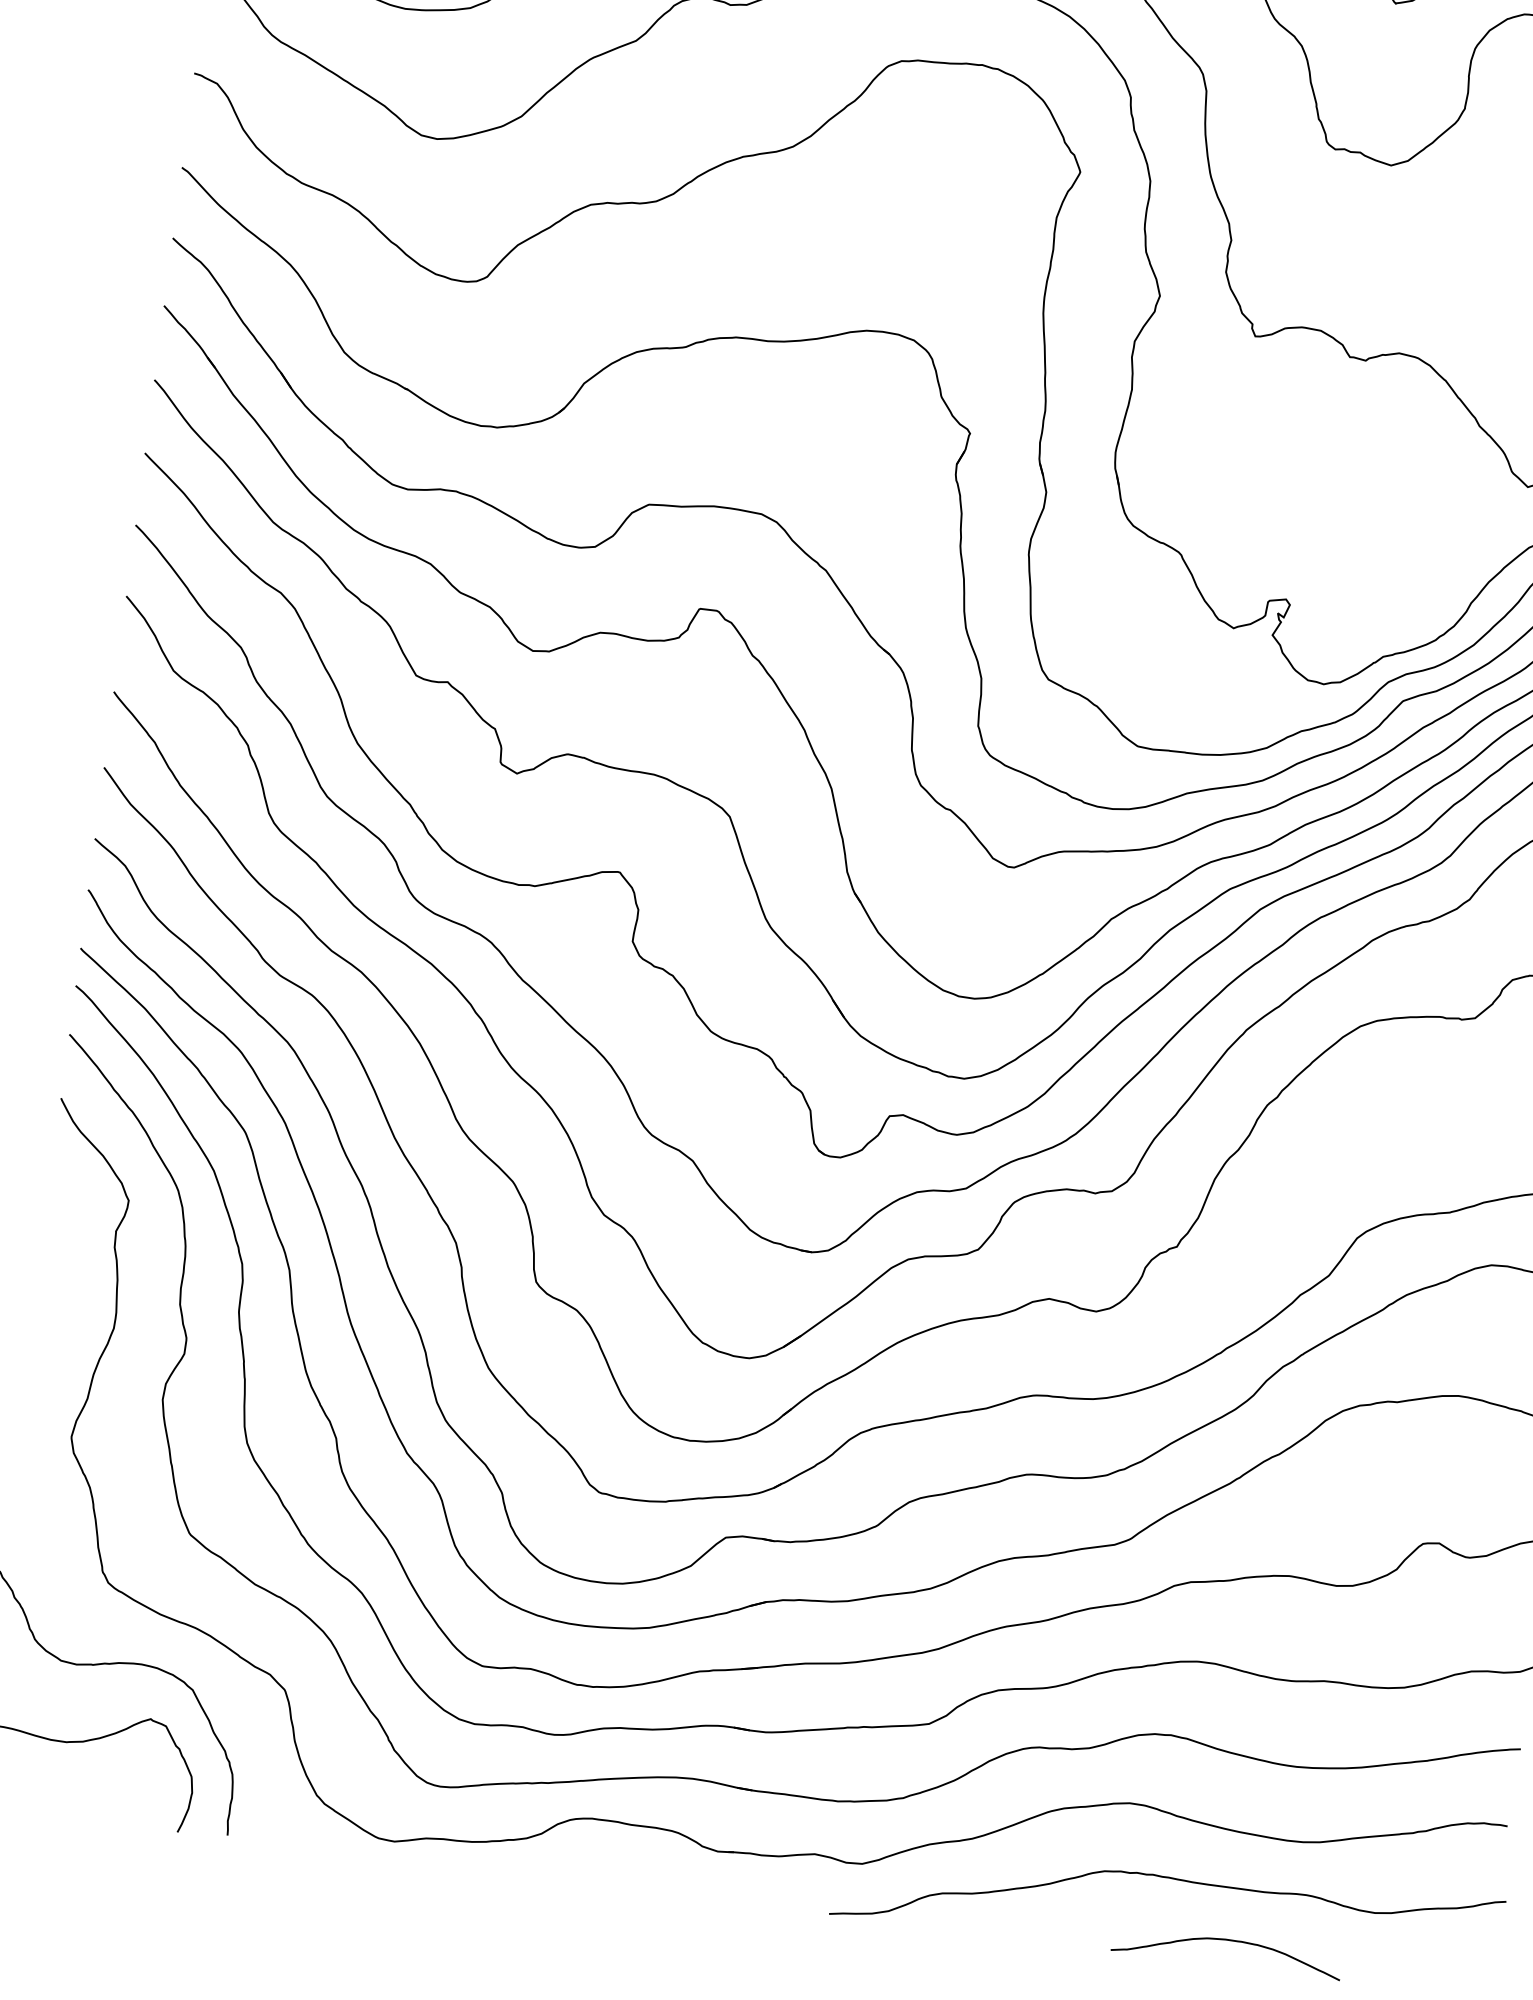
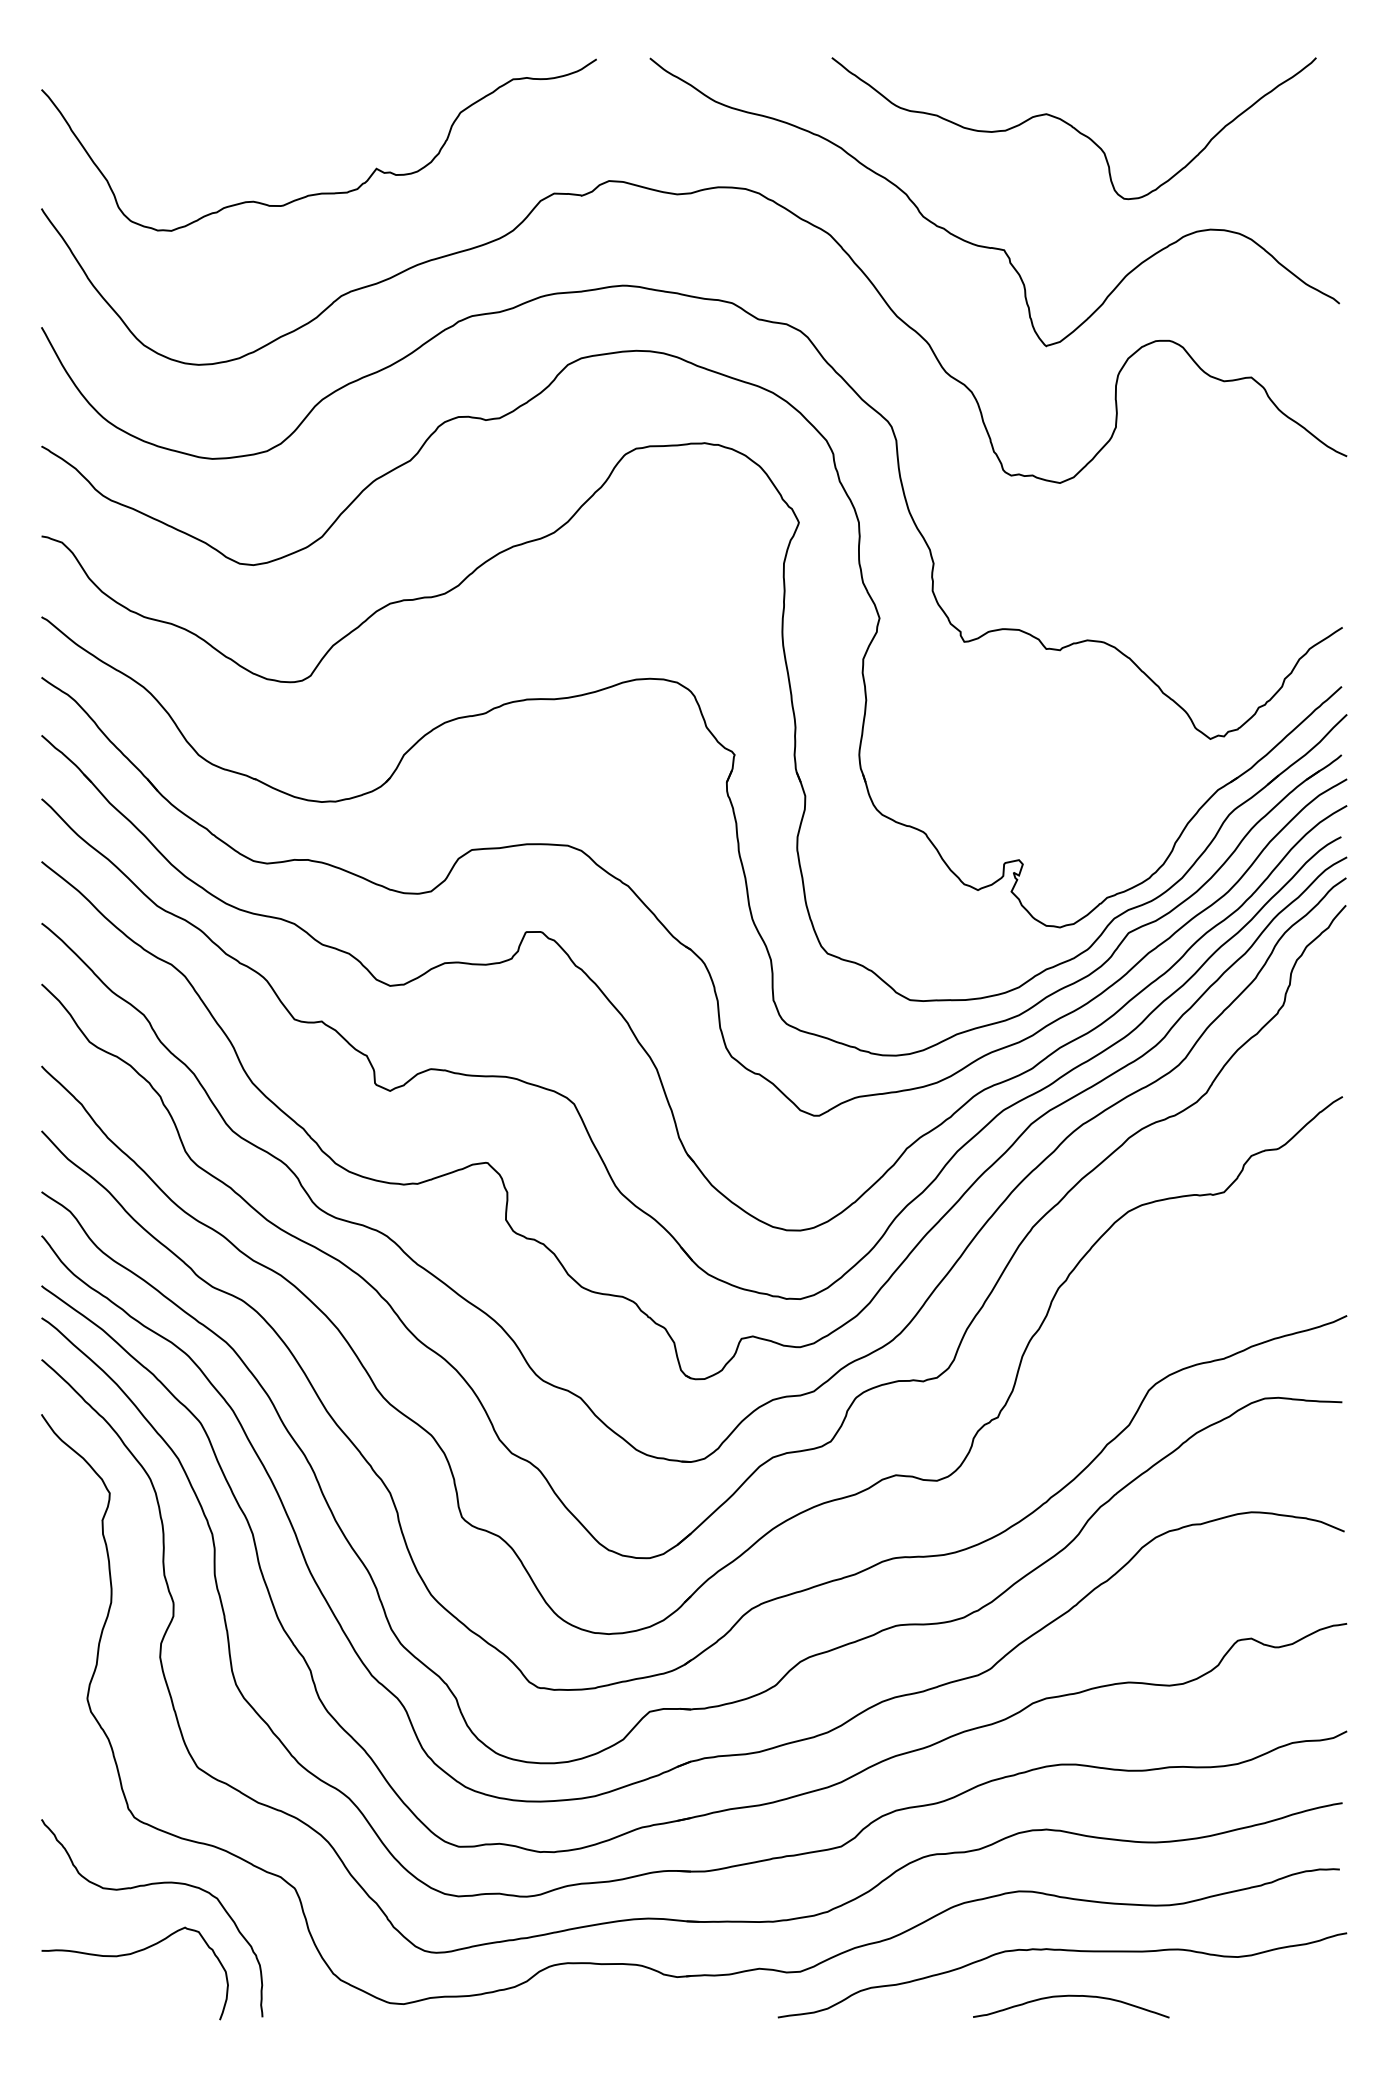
curve: (1228, 1940) -> (1071, 1996), moved

